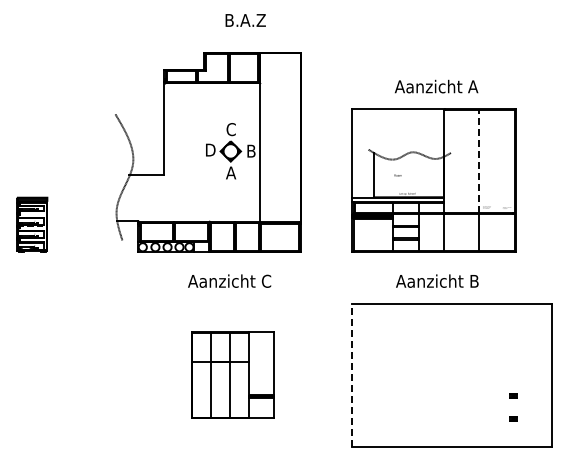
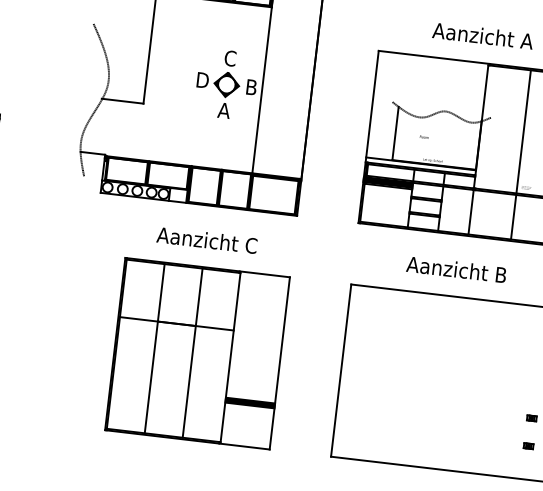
line: (479, 160) -> (524, 130), dashed -> solid
part: (232, 375) -> (197, 354), size x1.67
line: (352, 375) -> (341, 370), dashed -> solid

